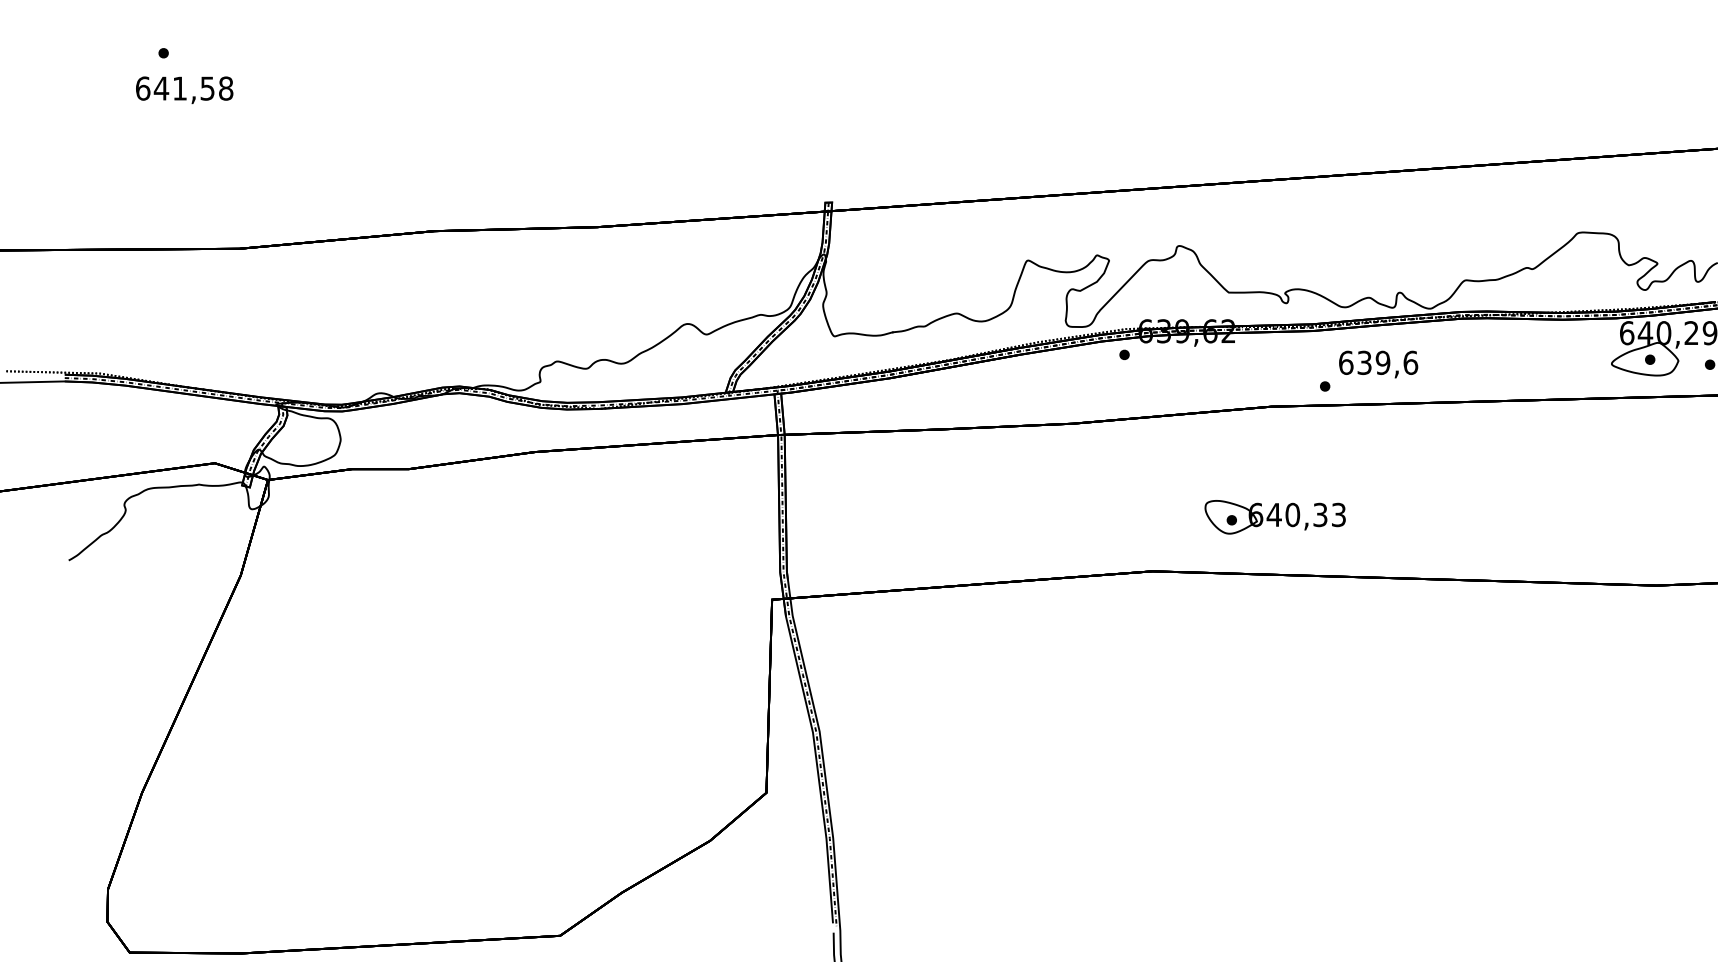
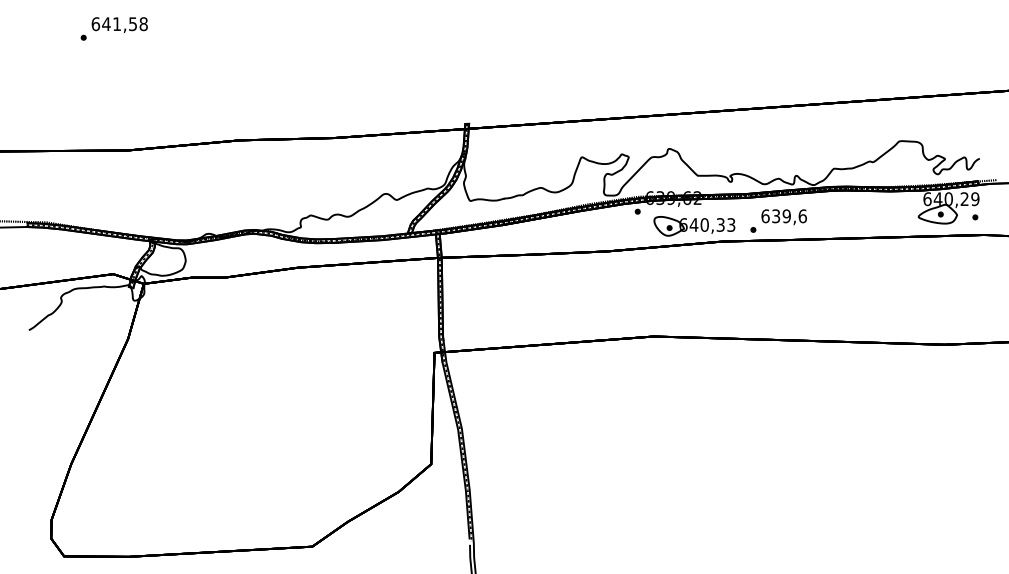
text: (184, 89) -> (119, 24), moved
part: (1275, 517) -> (694, 226), moved

